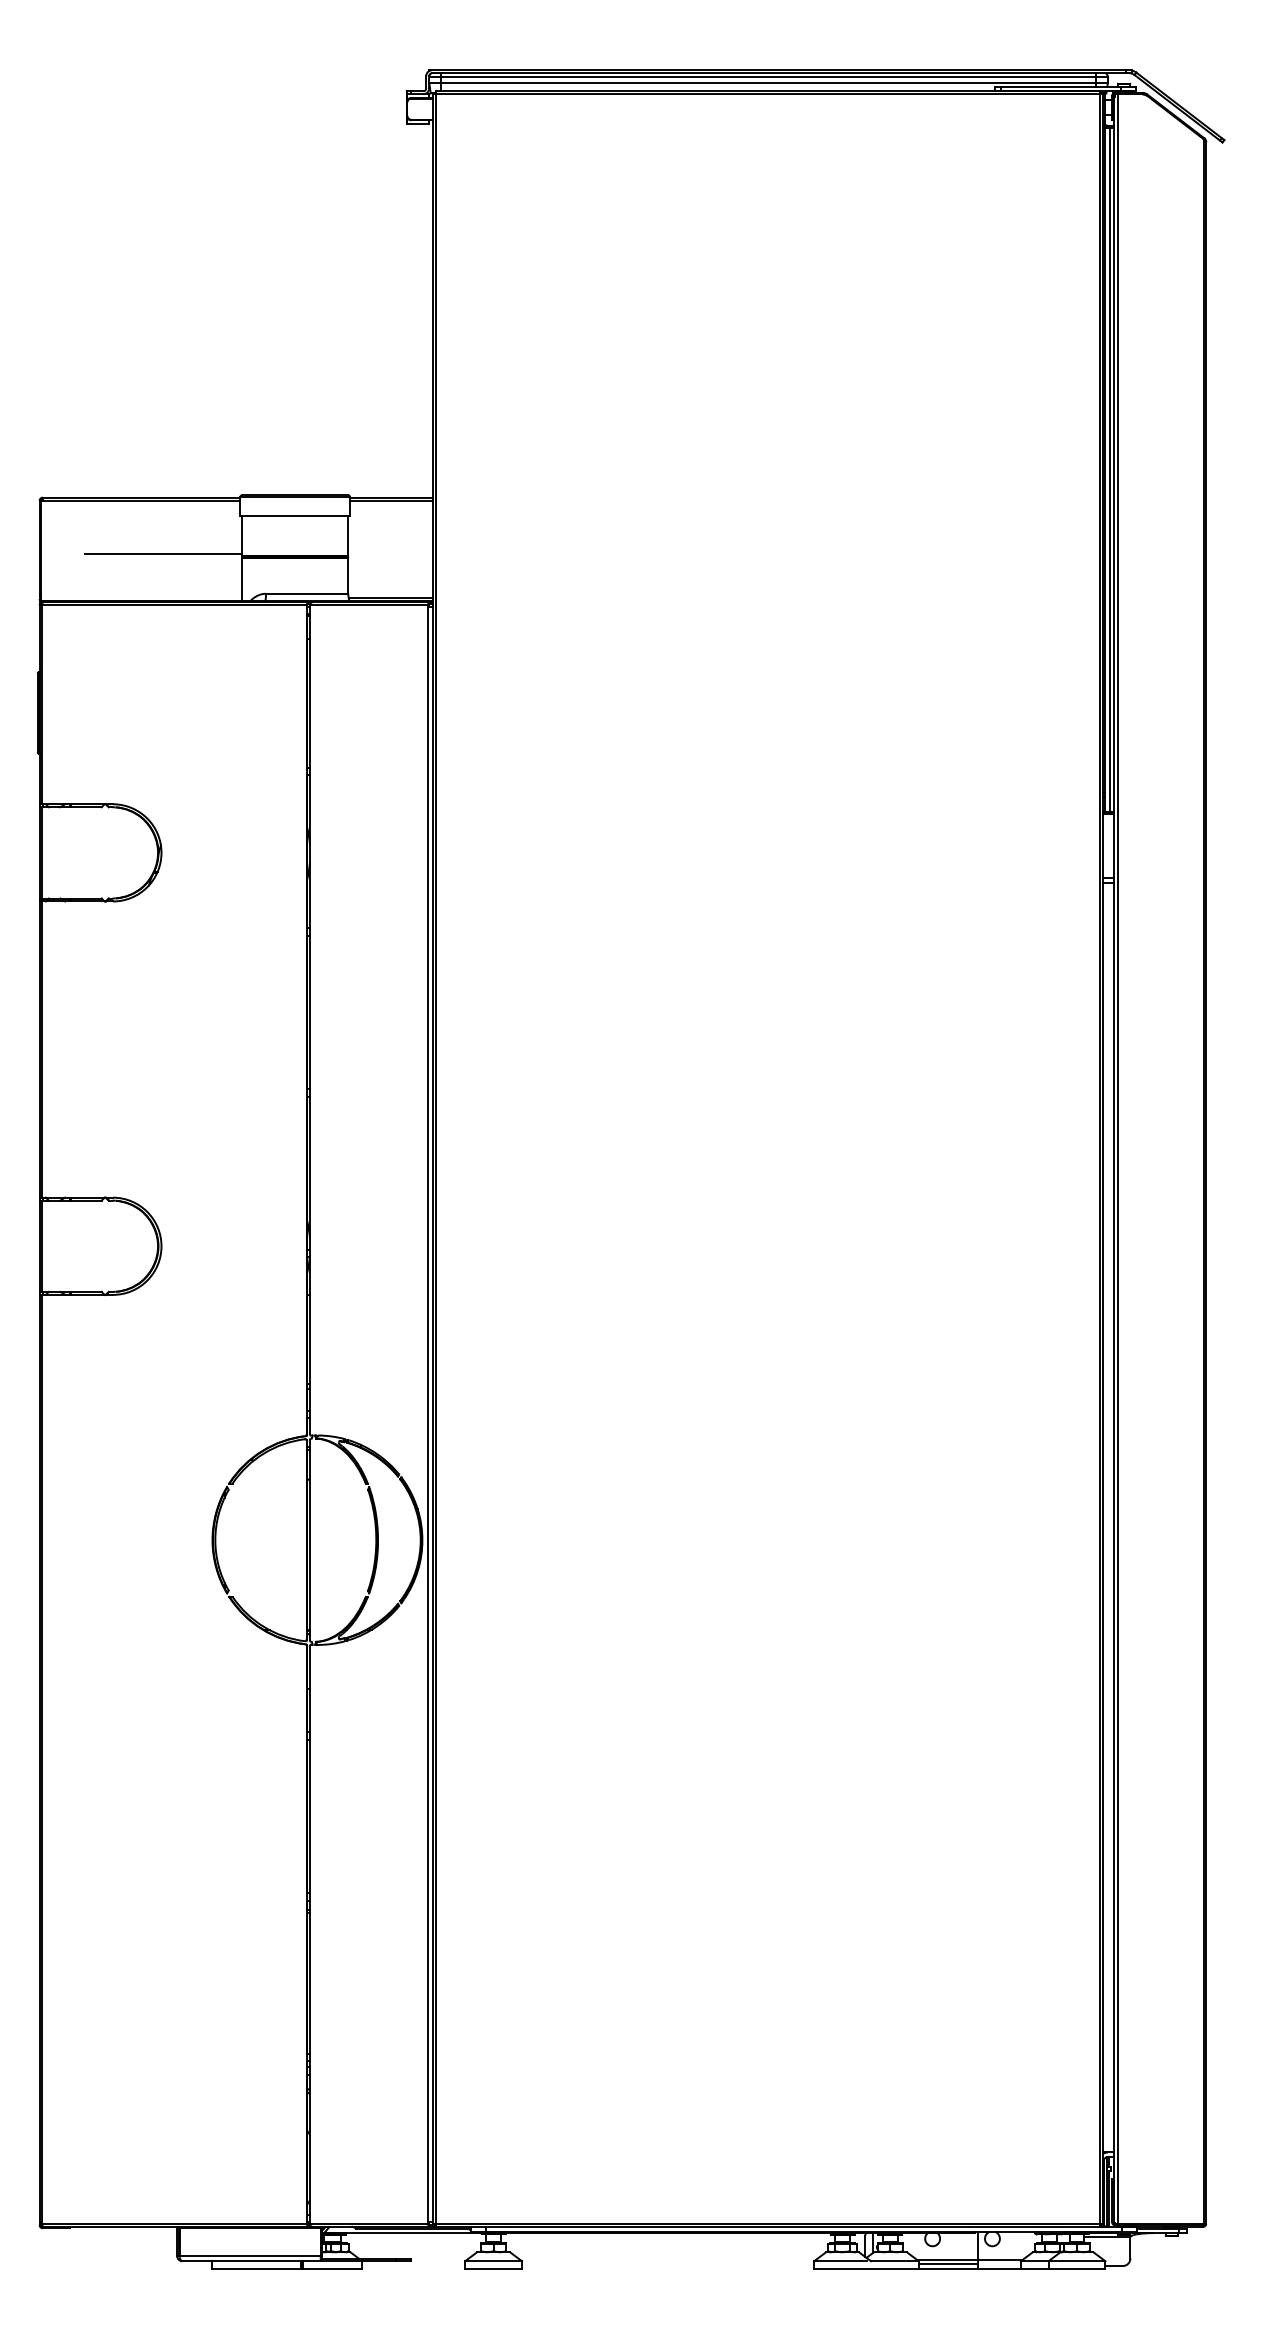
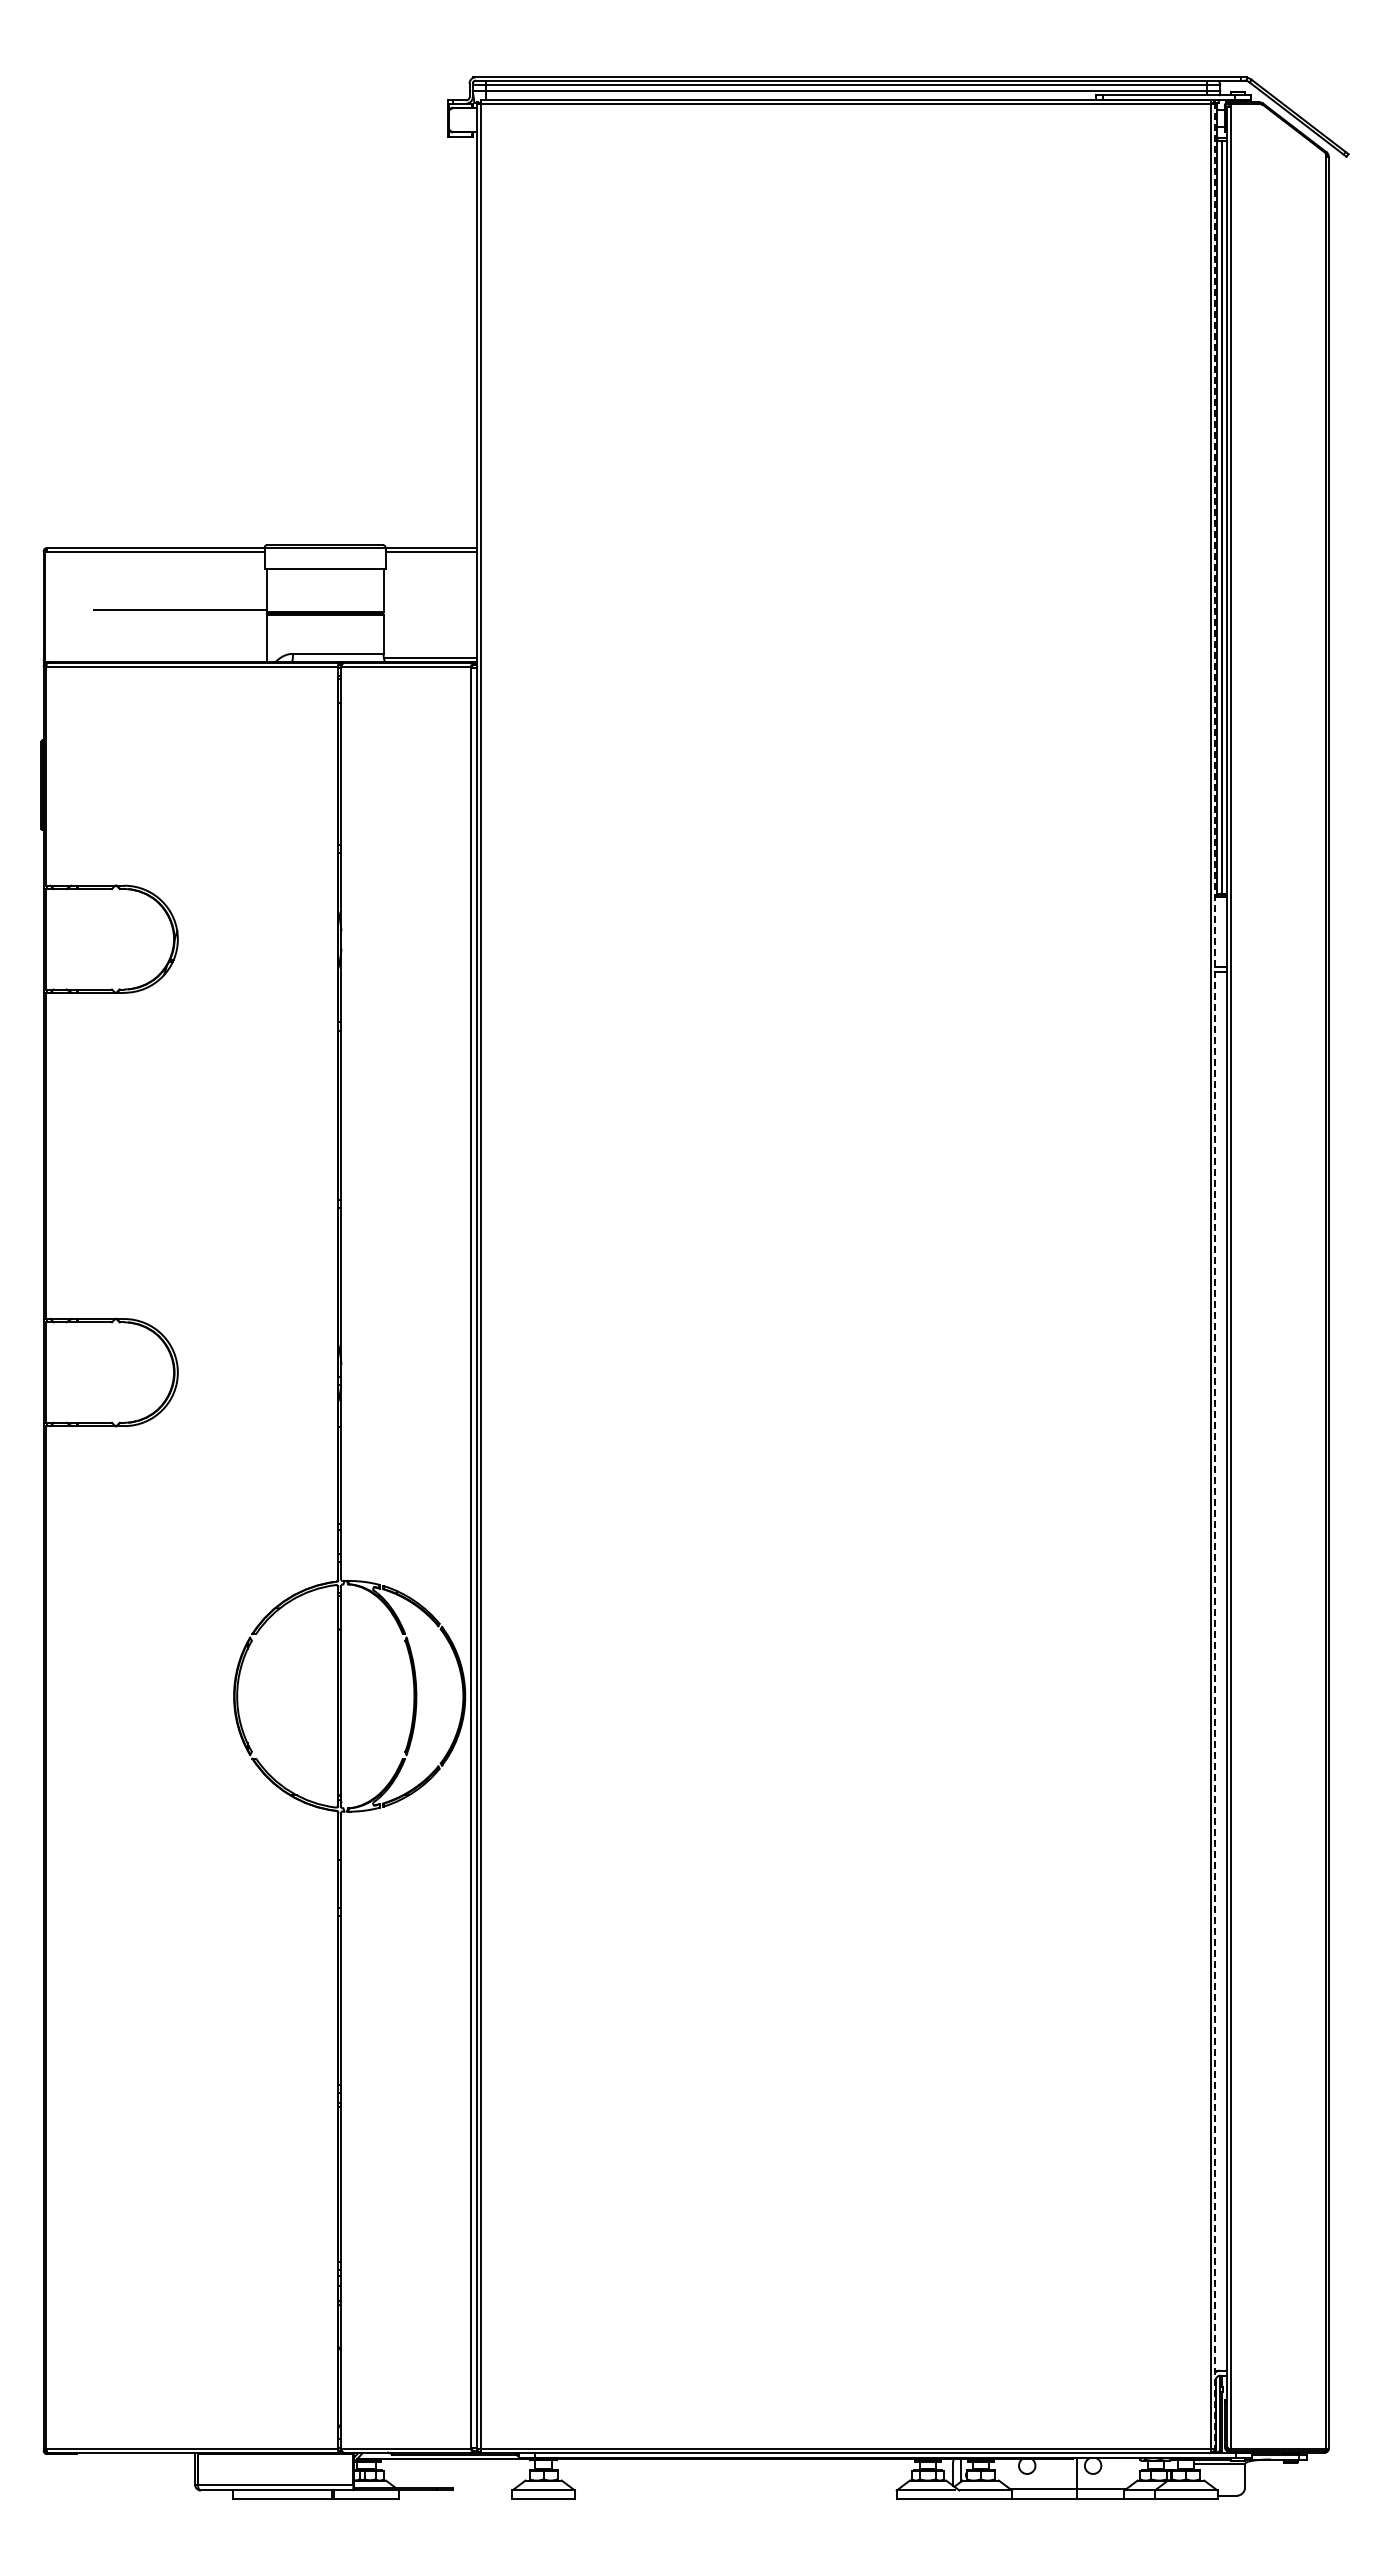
line: (1103, 1159) -> (1215, 1276), solid -> dashed
line: (948, 2263) -> (1044, 2493), removed

